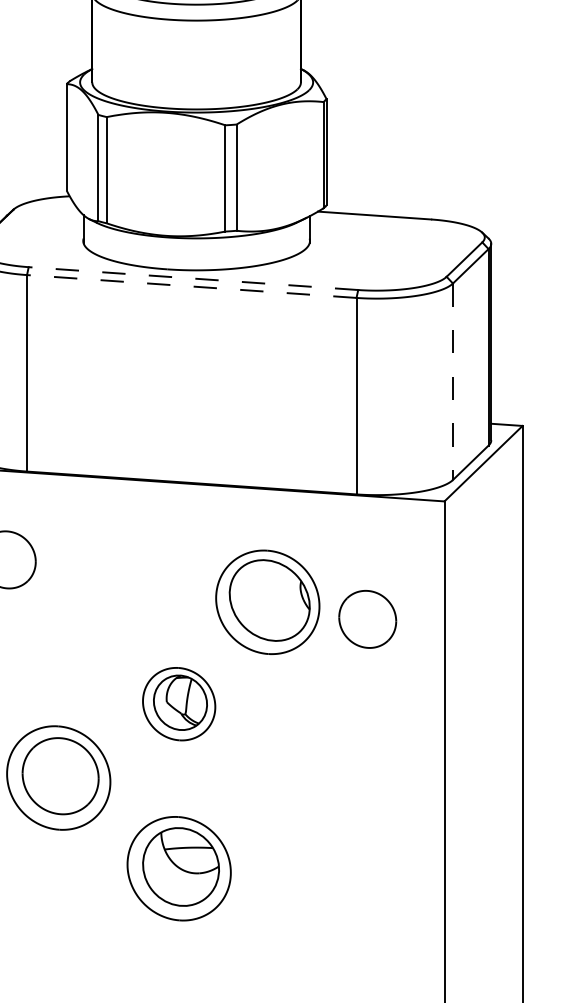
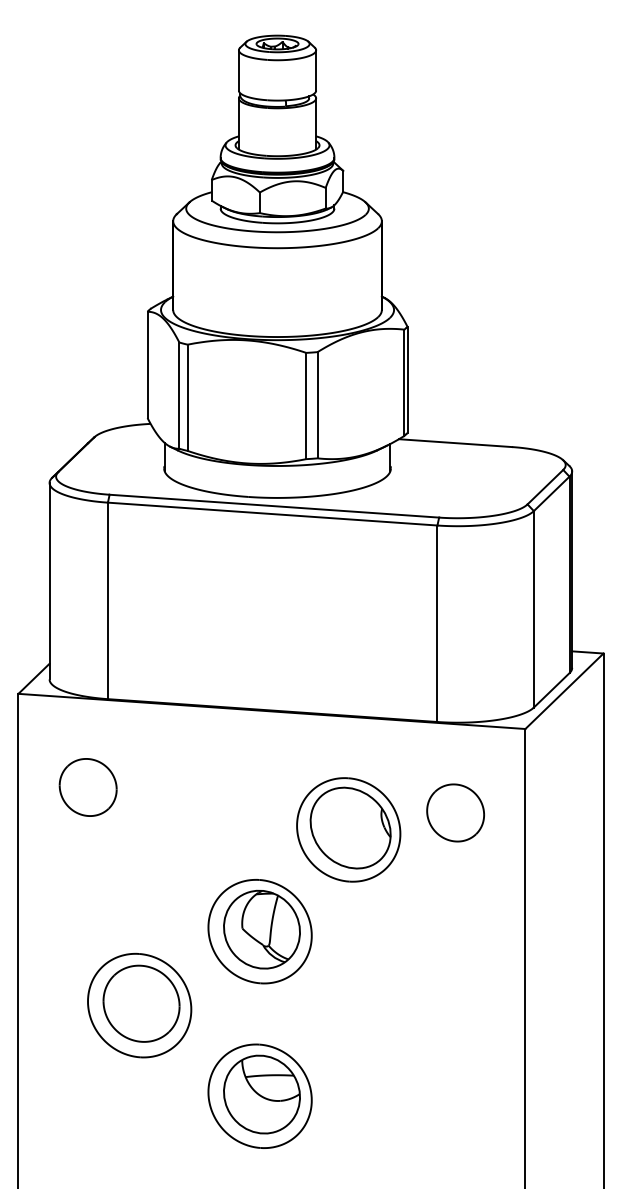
line: (192, 278) -> (273, 506), dashed -> solid
line: (191, 286) -> (272, 514), dashed -> solid
line: (452, 381) -> (533, 609), dashed -> solid
part: (367, 618) -> (455, 812), moved
part: (178, 703) -> (259, 931), size x1.43

